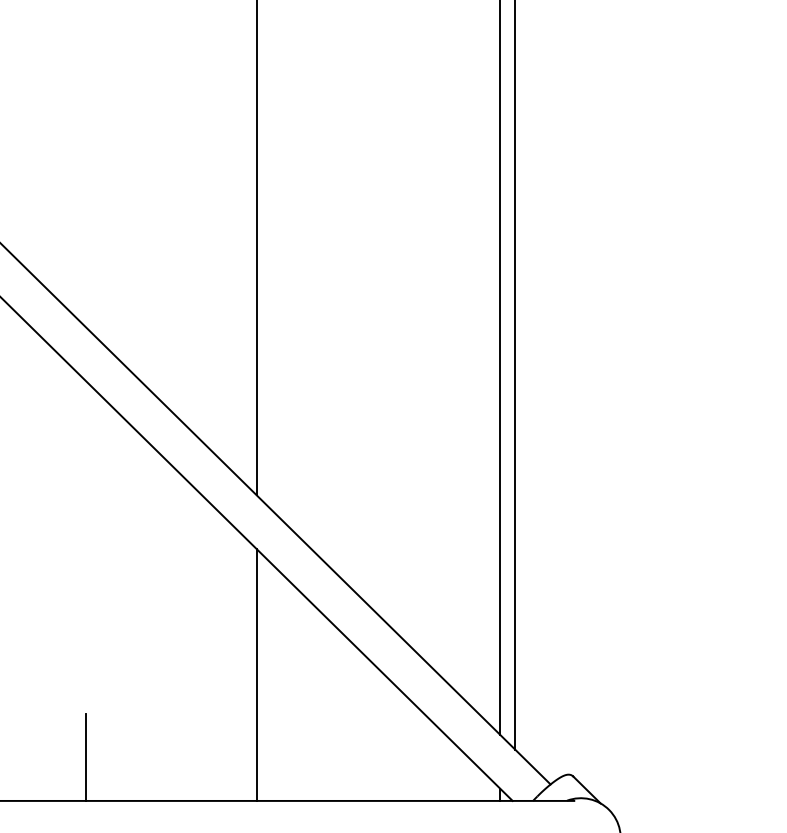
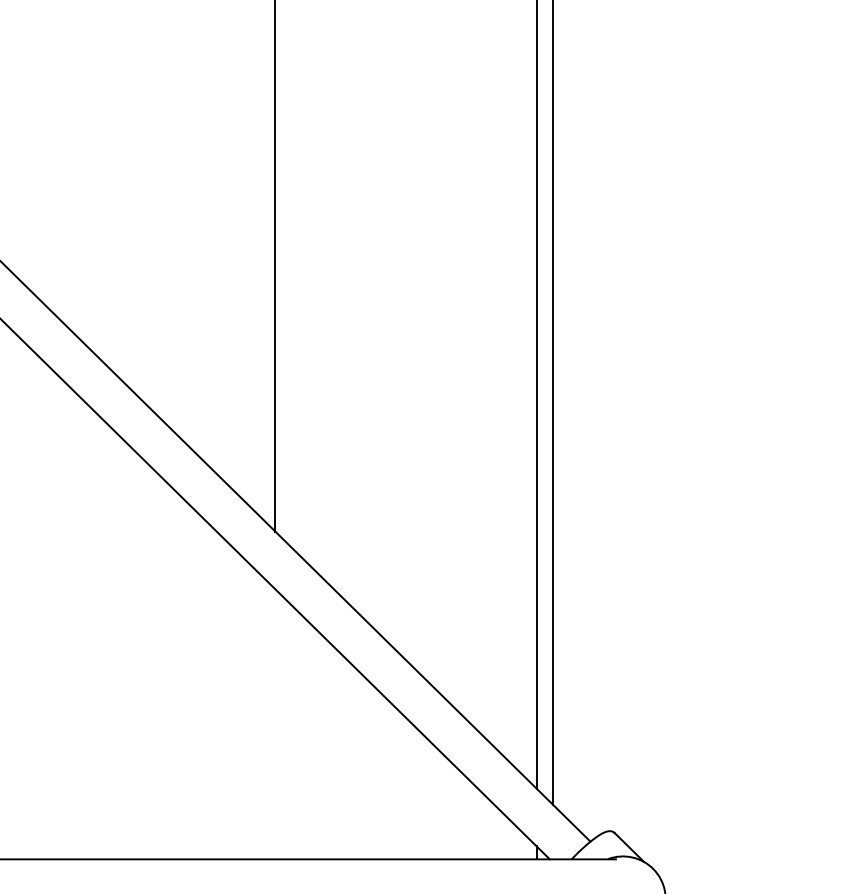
line: (256, 675) -> (275, 724), removed
line: (86, 757) -> (92, 812), removed

